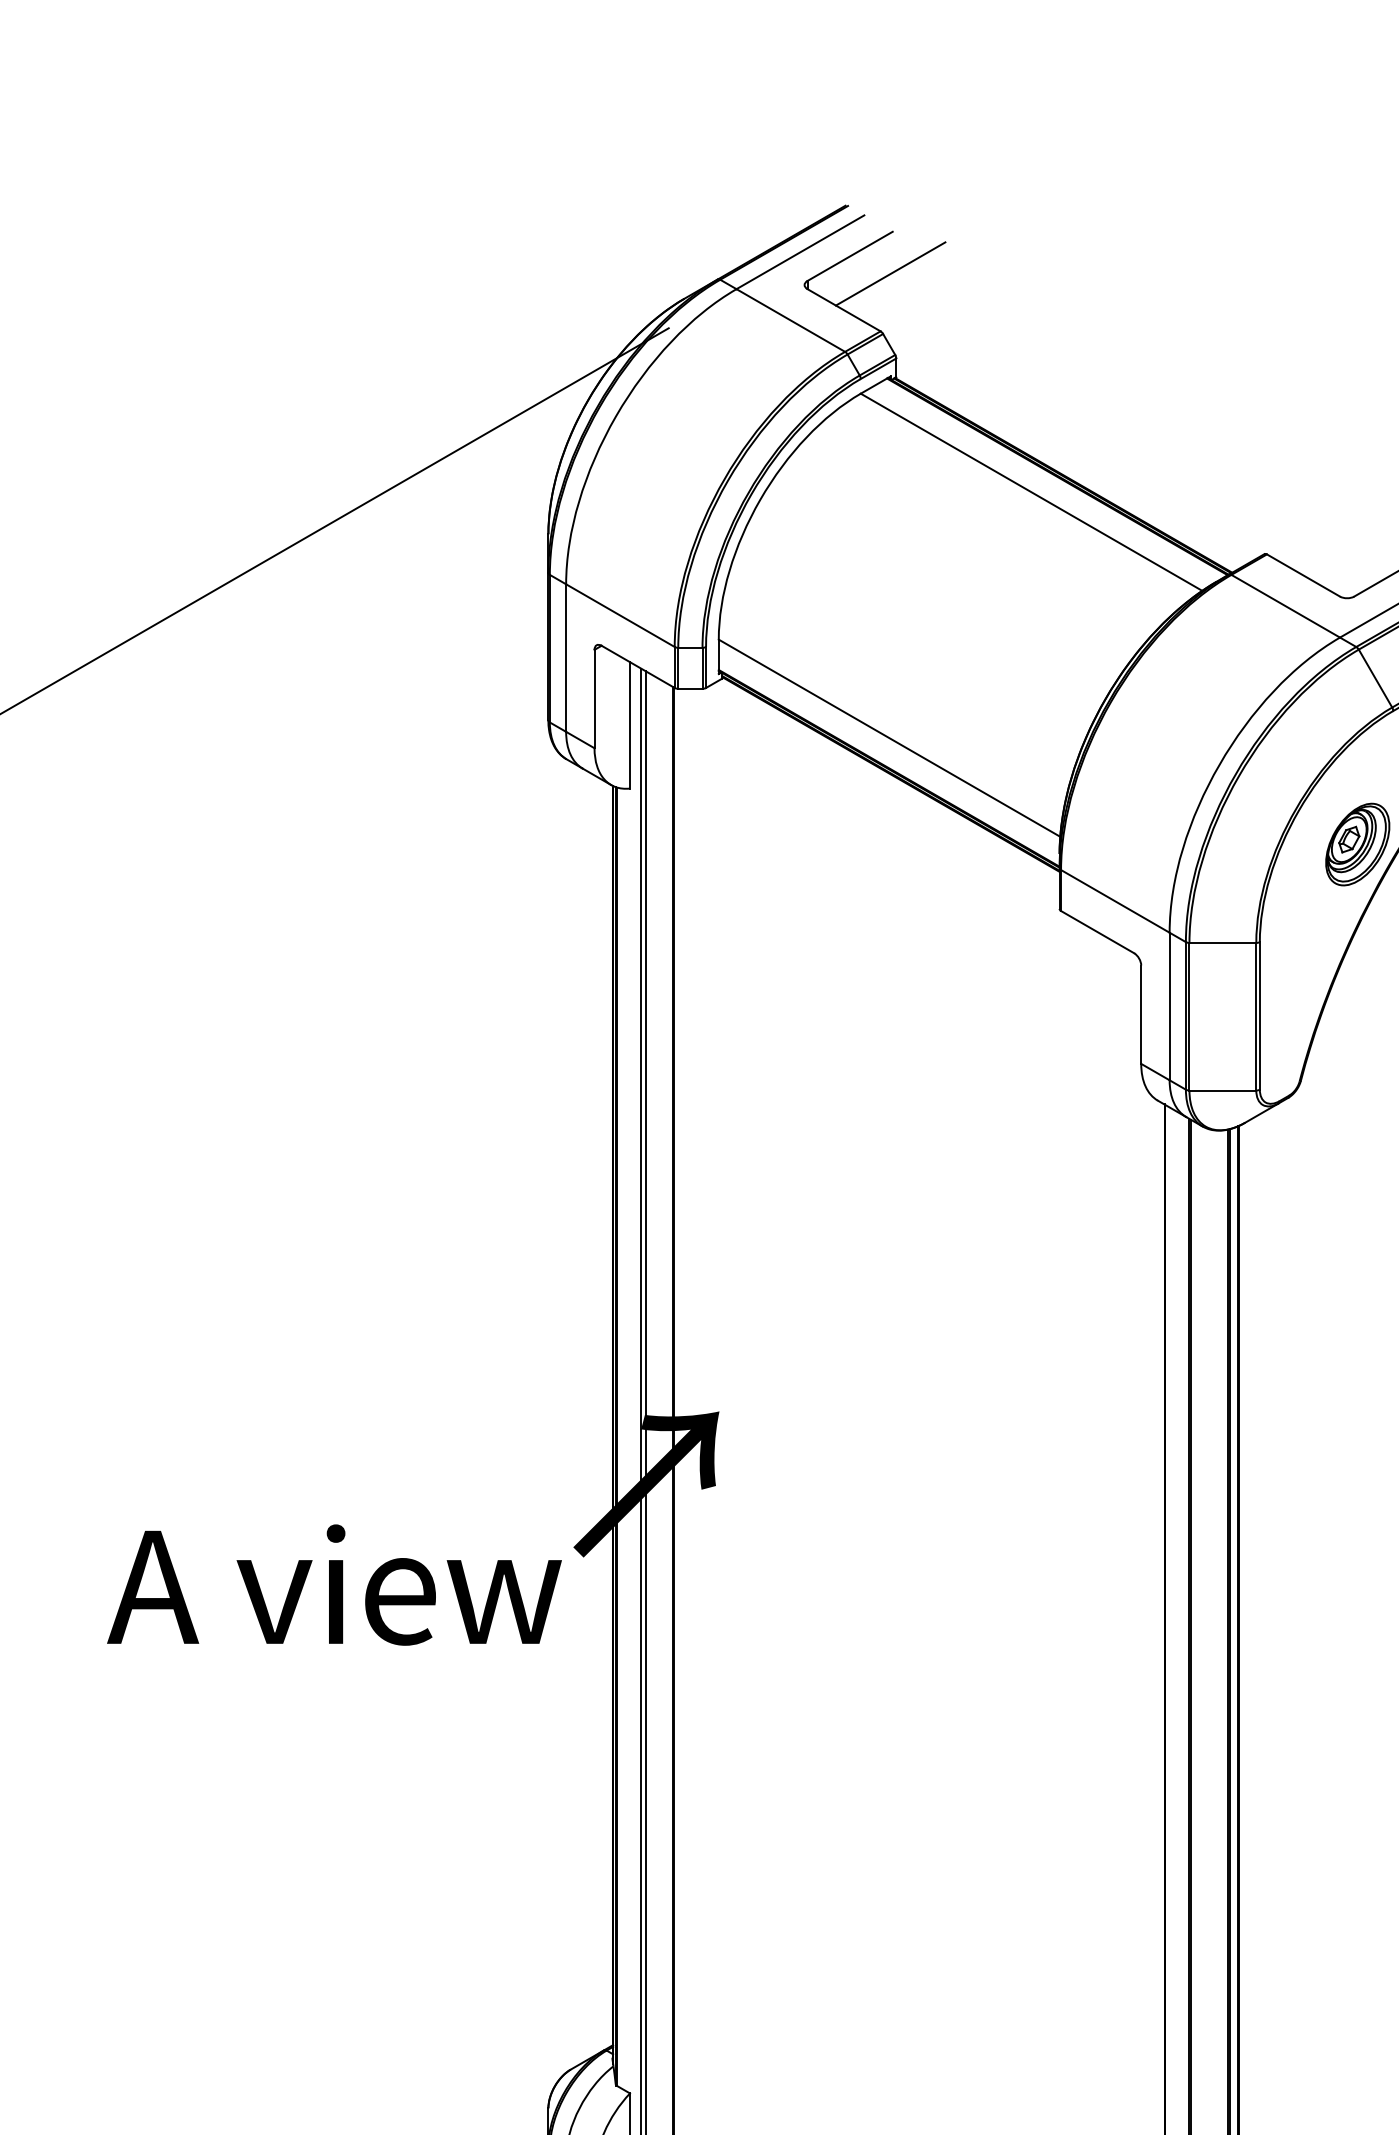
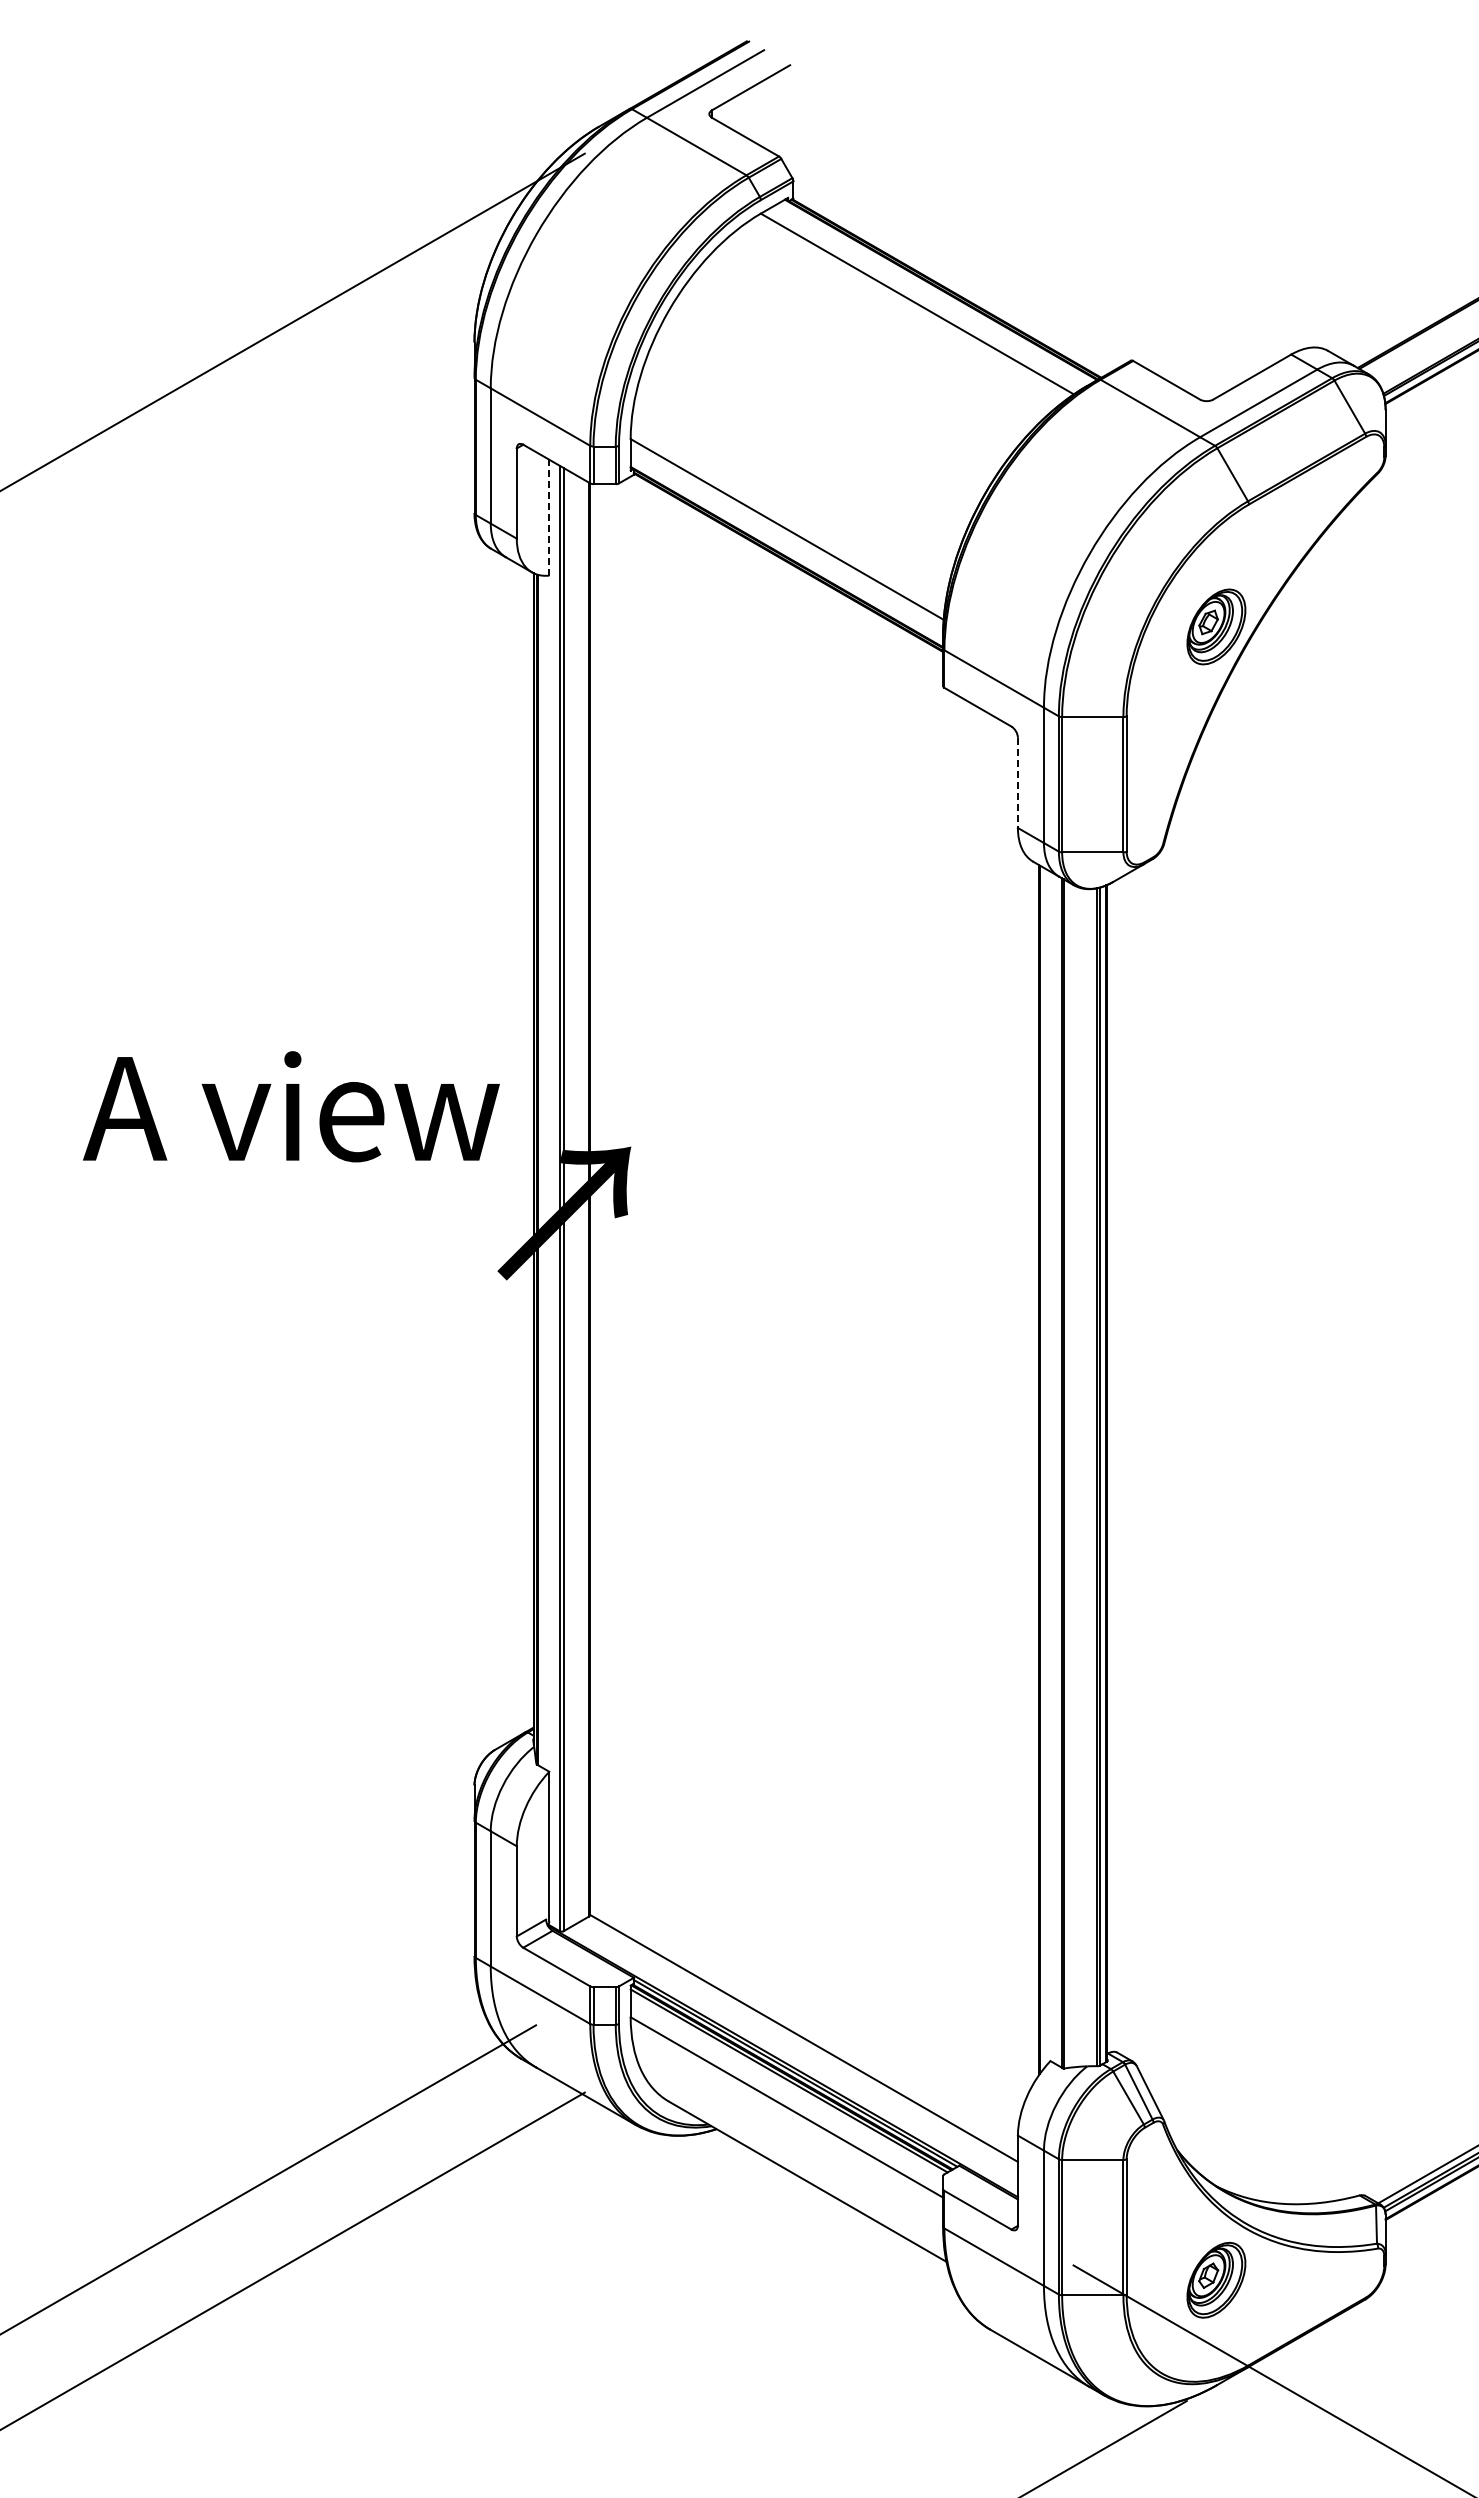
line: (890, 273) -> (788, 103), removed
line: (630, 725) -> (549, 517), solid -> dashed
line: (1140, 1015) -> (1017, 783), solid -> dashed
text: (334, 1584) -> (291, 1106), moved

